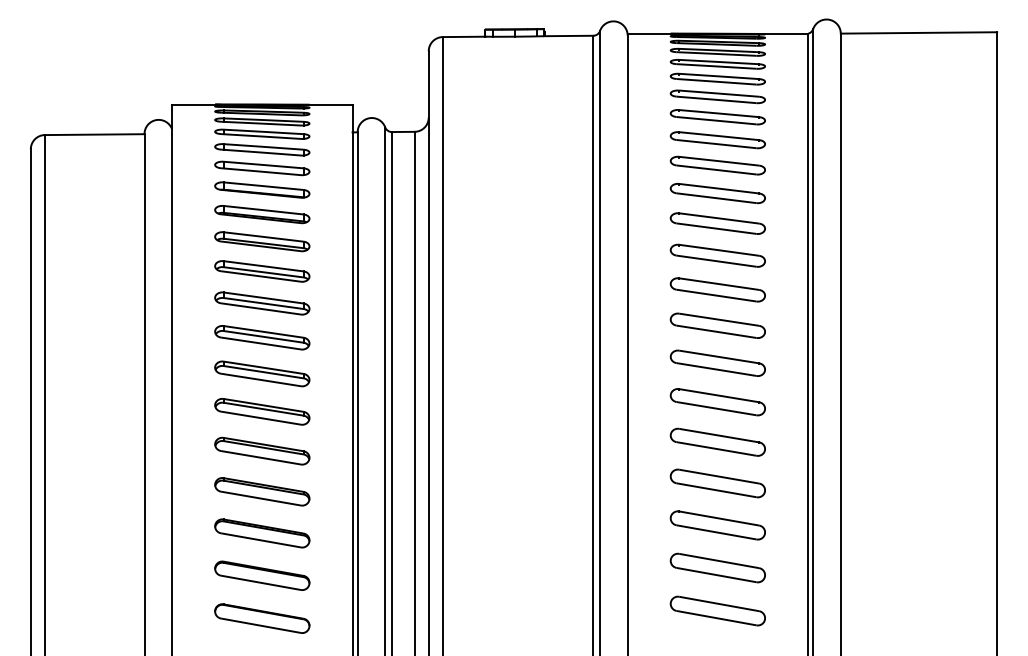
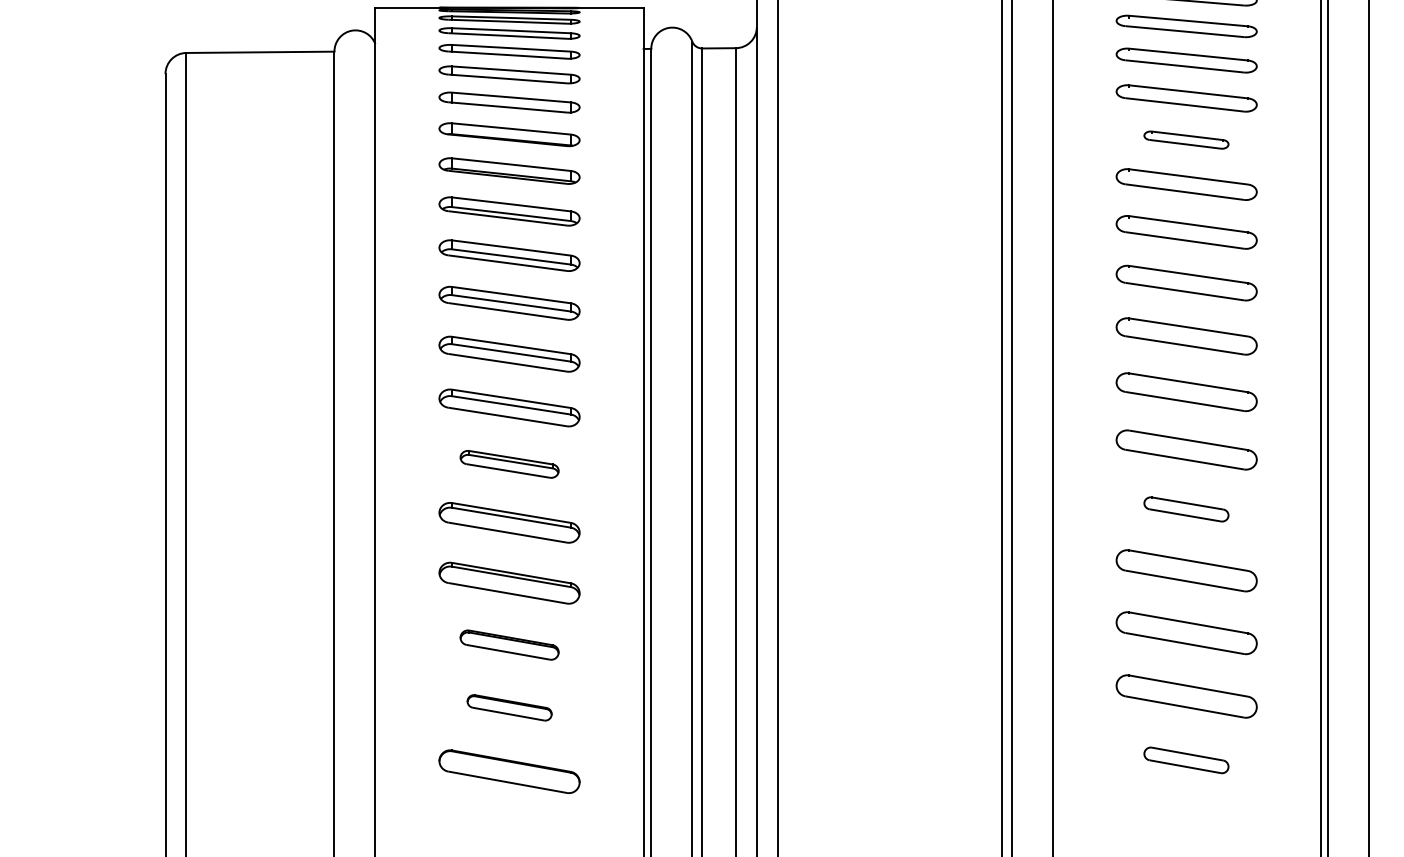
part: (717, 193) -> (1186, 139), size x0.6
part: (262, 411) -> (509, 463), size x0.7
part: (717, 441) -> (1186, 508), size x0.6
part: (262, 533) -> (509, 645), size x0.7
part: (262, 575) -> (509, 707), size x0.6
part: (717, 610) -> (1186, 759), size x0.6

